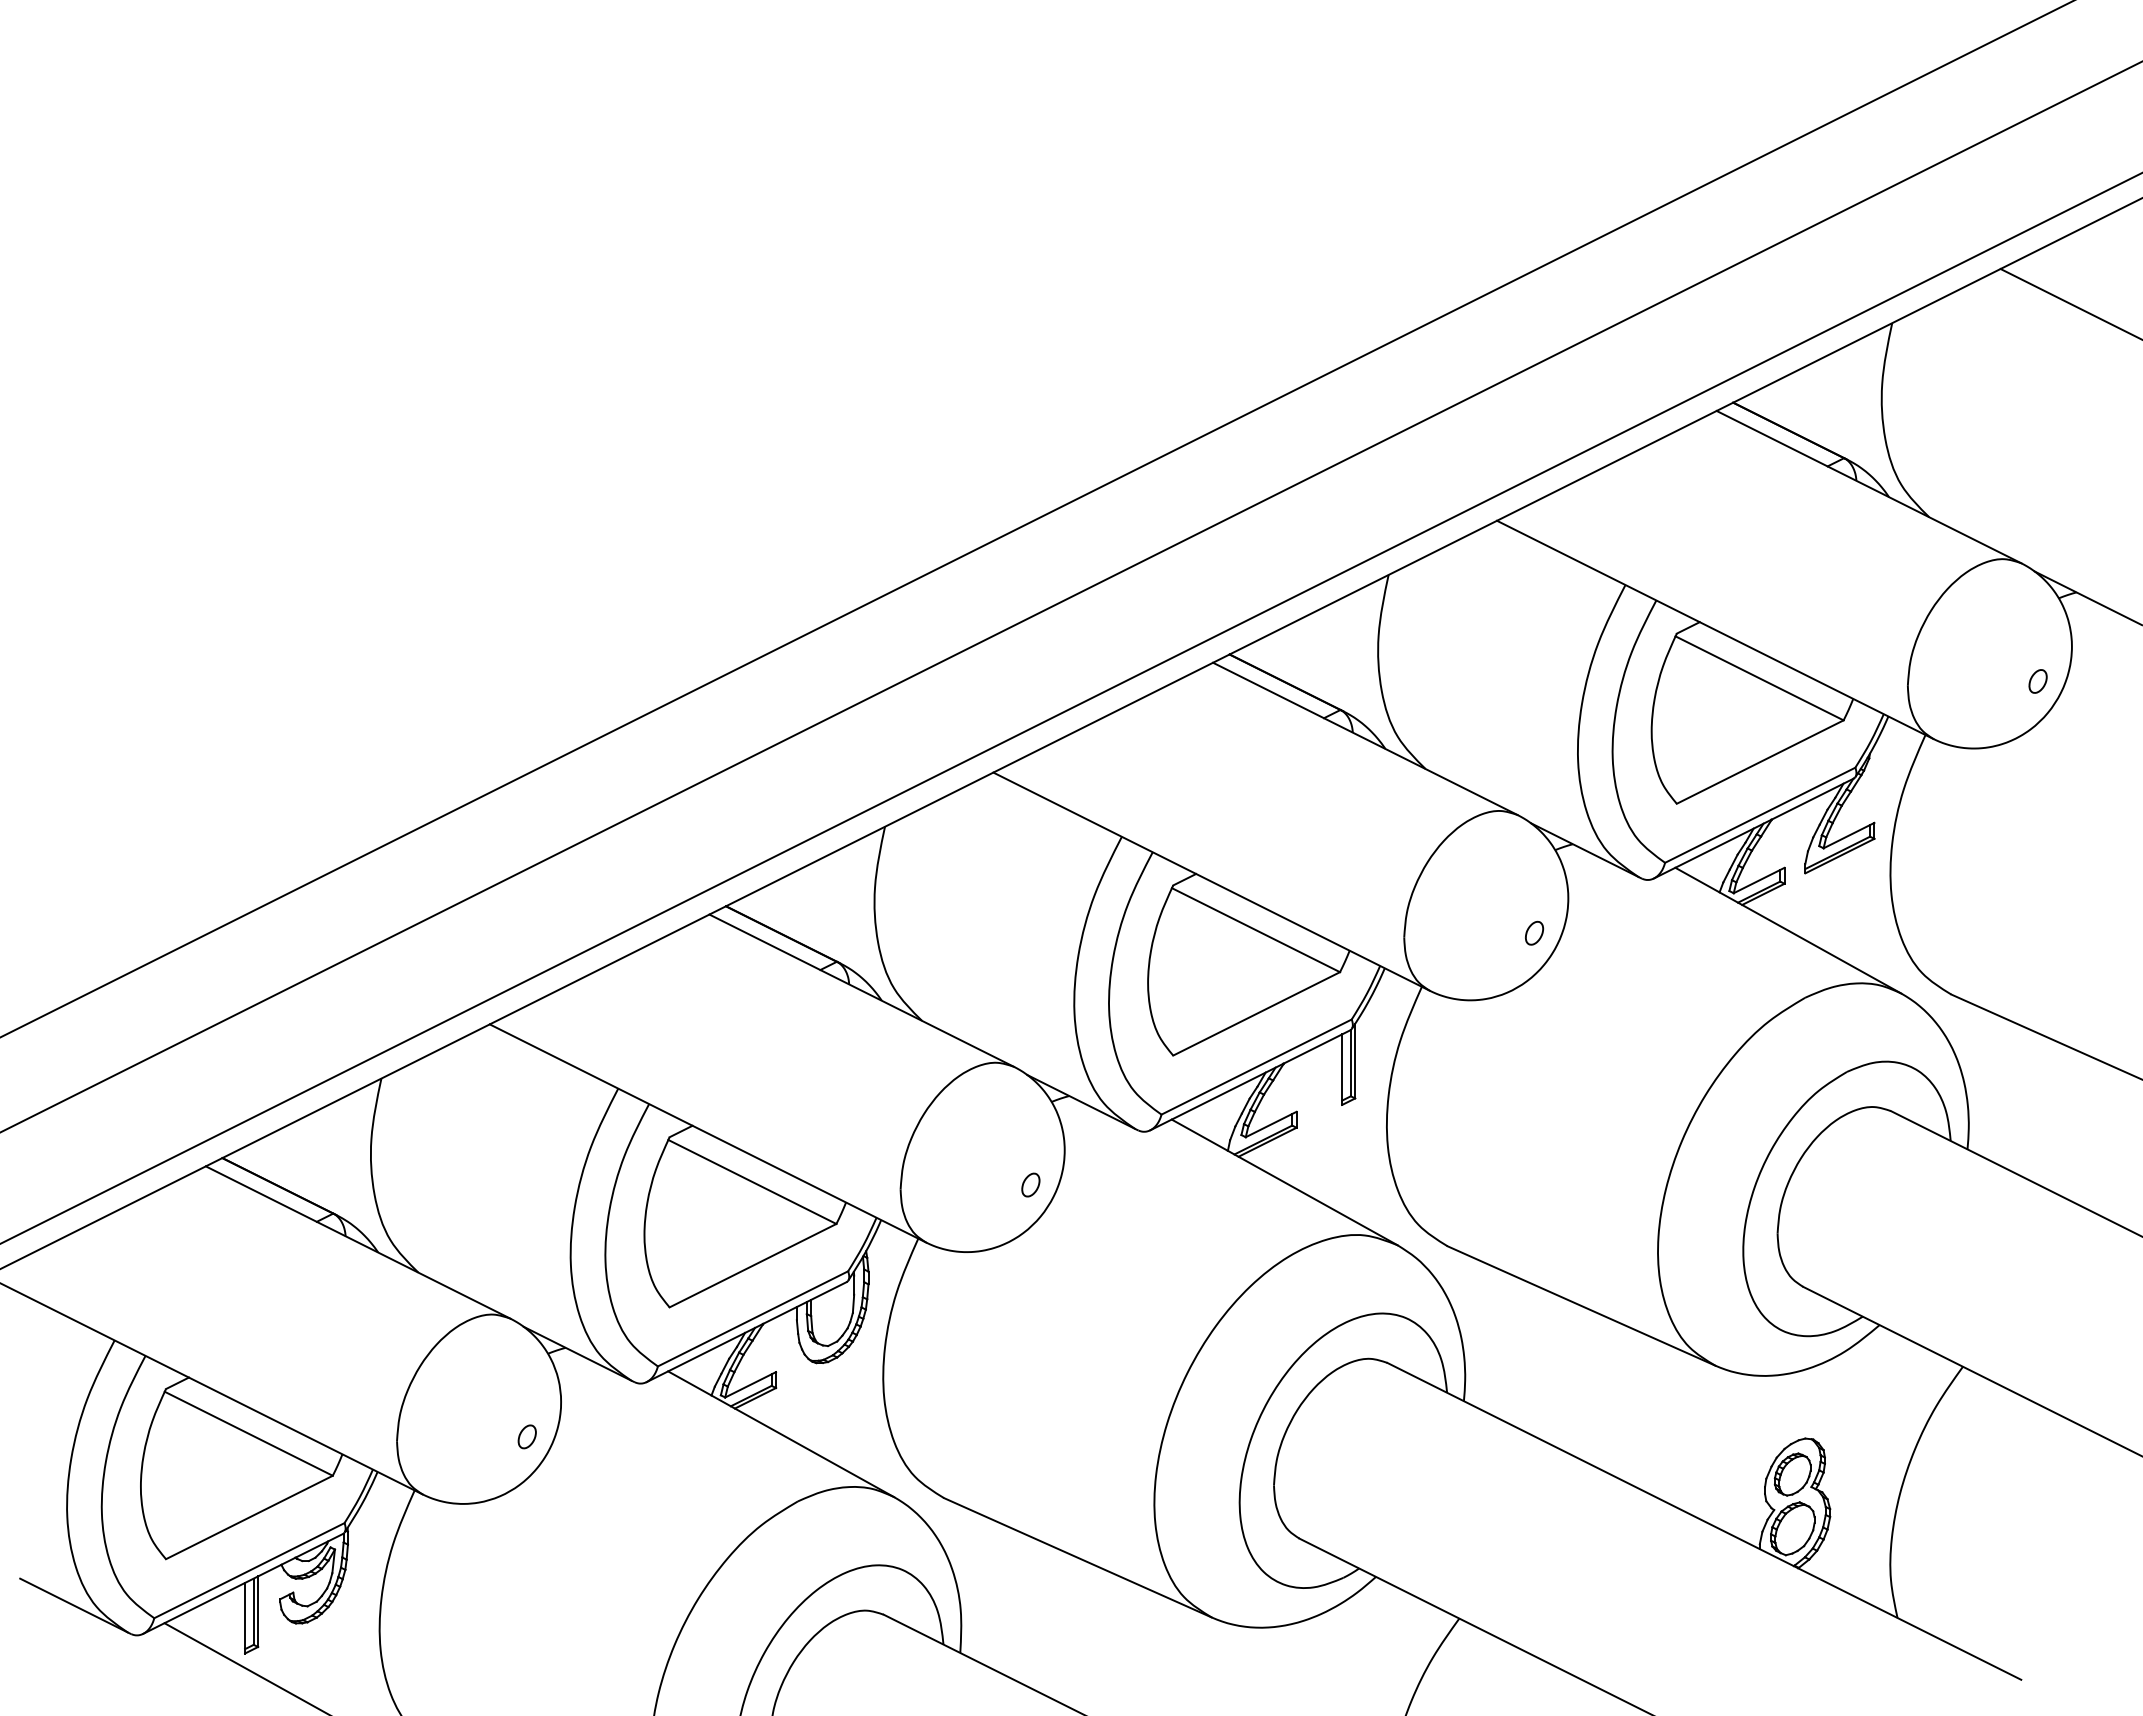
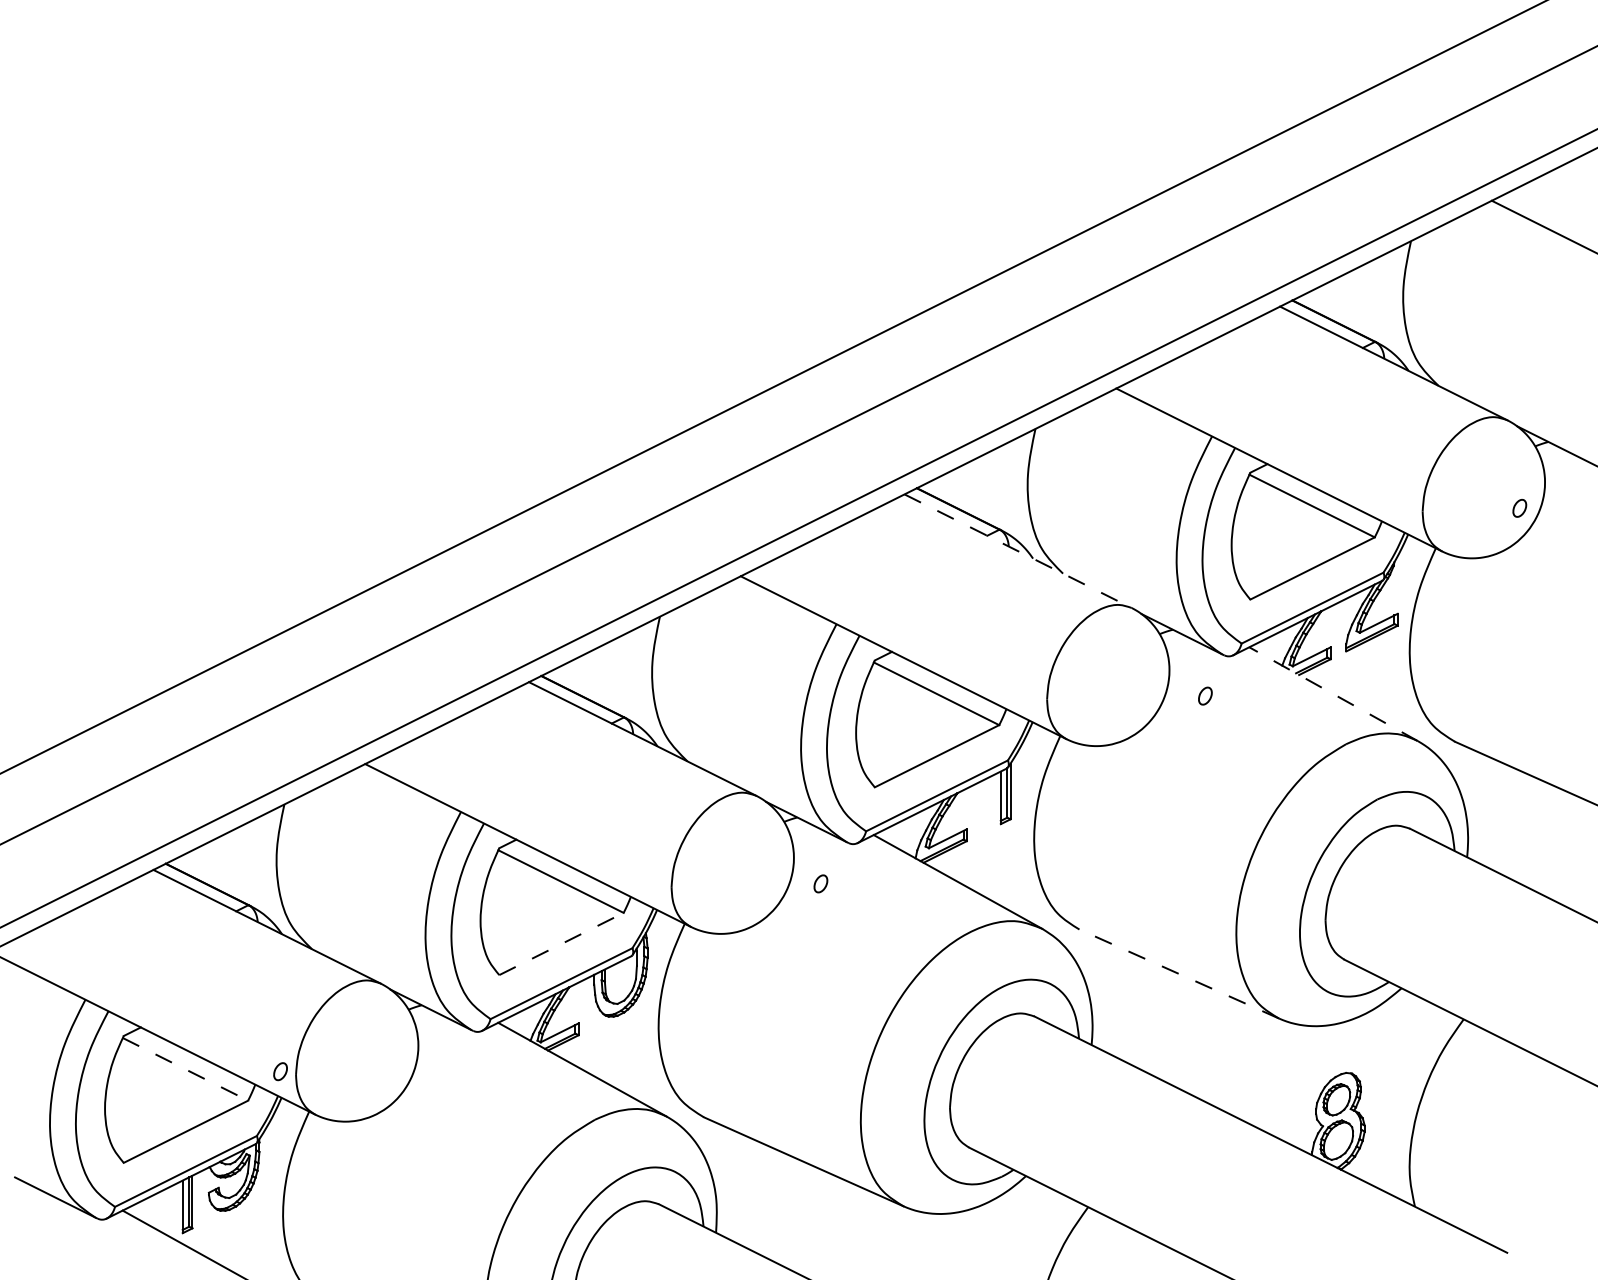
line: (1365, 739) -> (1018, 551), solid -> dashed
line: (1787, 930) -> (1332, 694), solid -> dashed
part: (1534, 932) -> (1205, 695), moved
part: (1030, 1184) -> (820, 883), moved
line: (753, 1265) -> (561, 943), solid -> dashed
line: (1580, 1305) -> (1178, 973), solid -> dashed
line: (248, 1433) -> (185, 1069), solid -> dashed
part: (526, 1436) -> (279, 1071), moved

